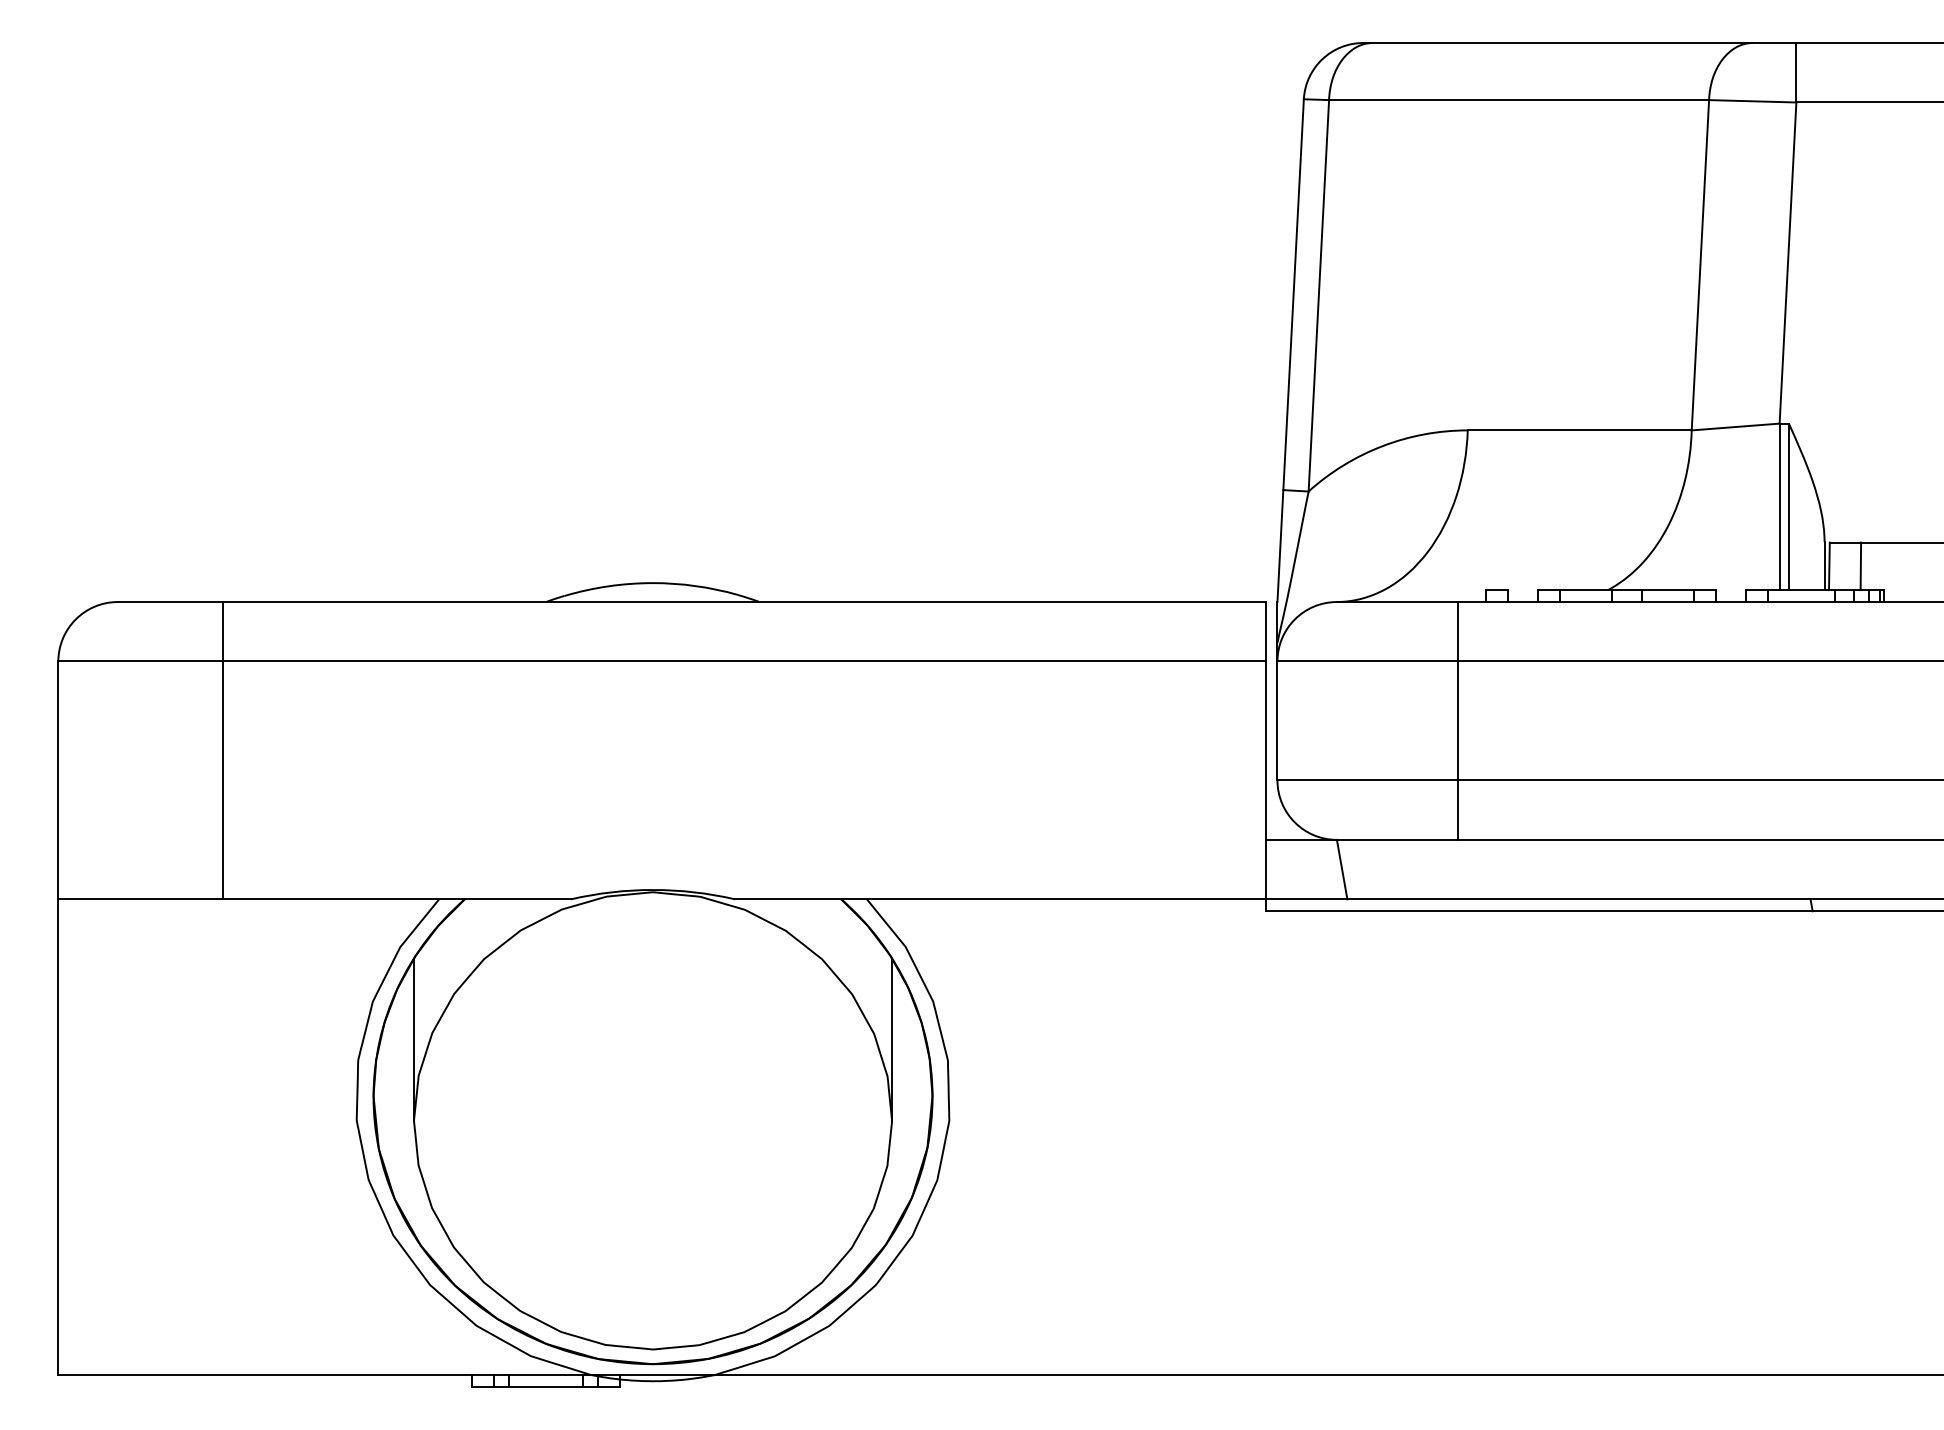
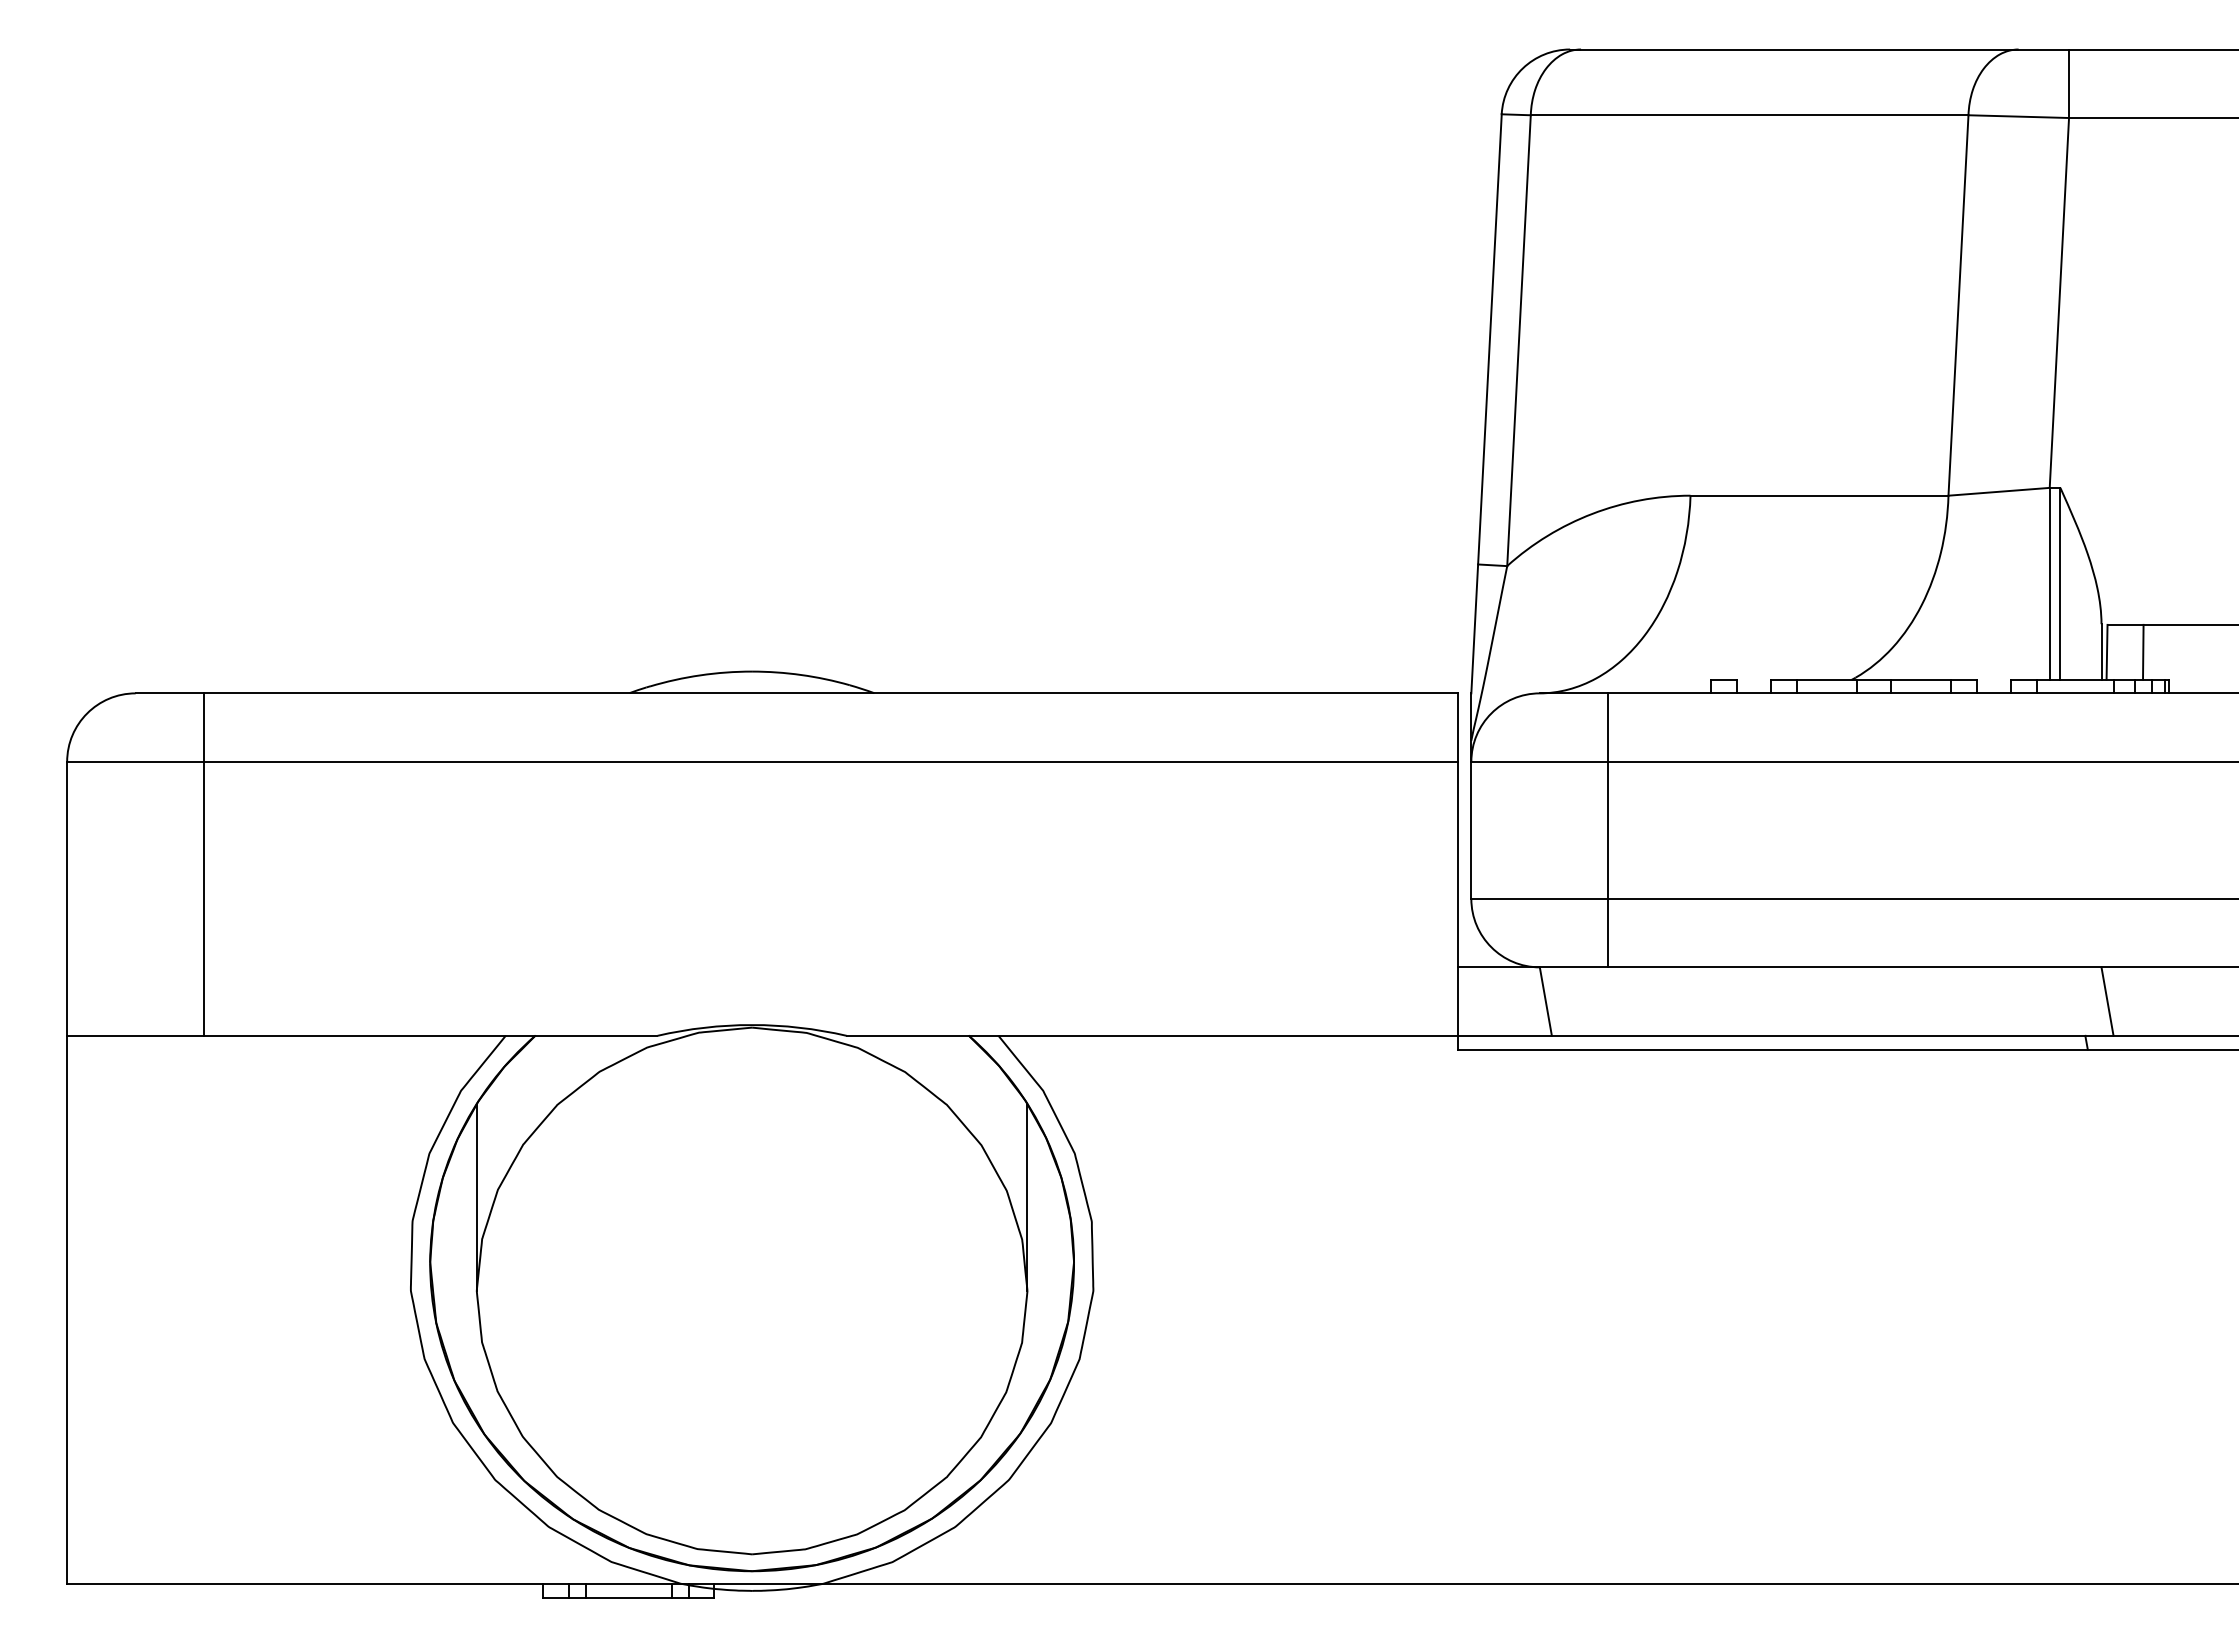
line: (1458, 721) -> (1608, 830), moved
line: (223, 750) -> (204, 864), moved
line: (1829, 869) -> (2107, 1001), added

